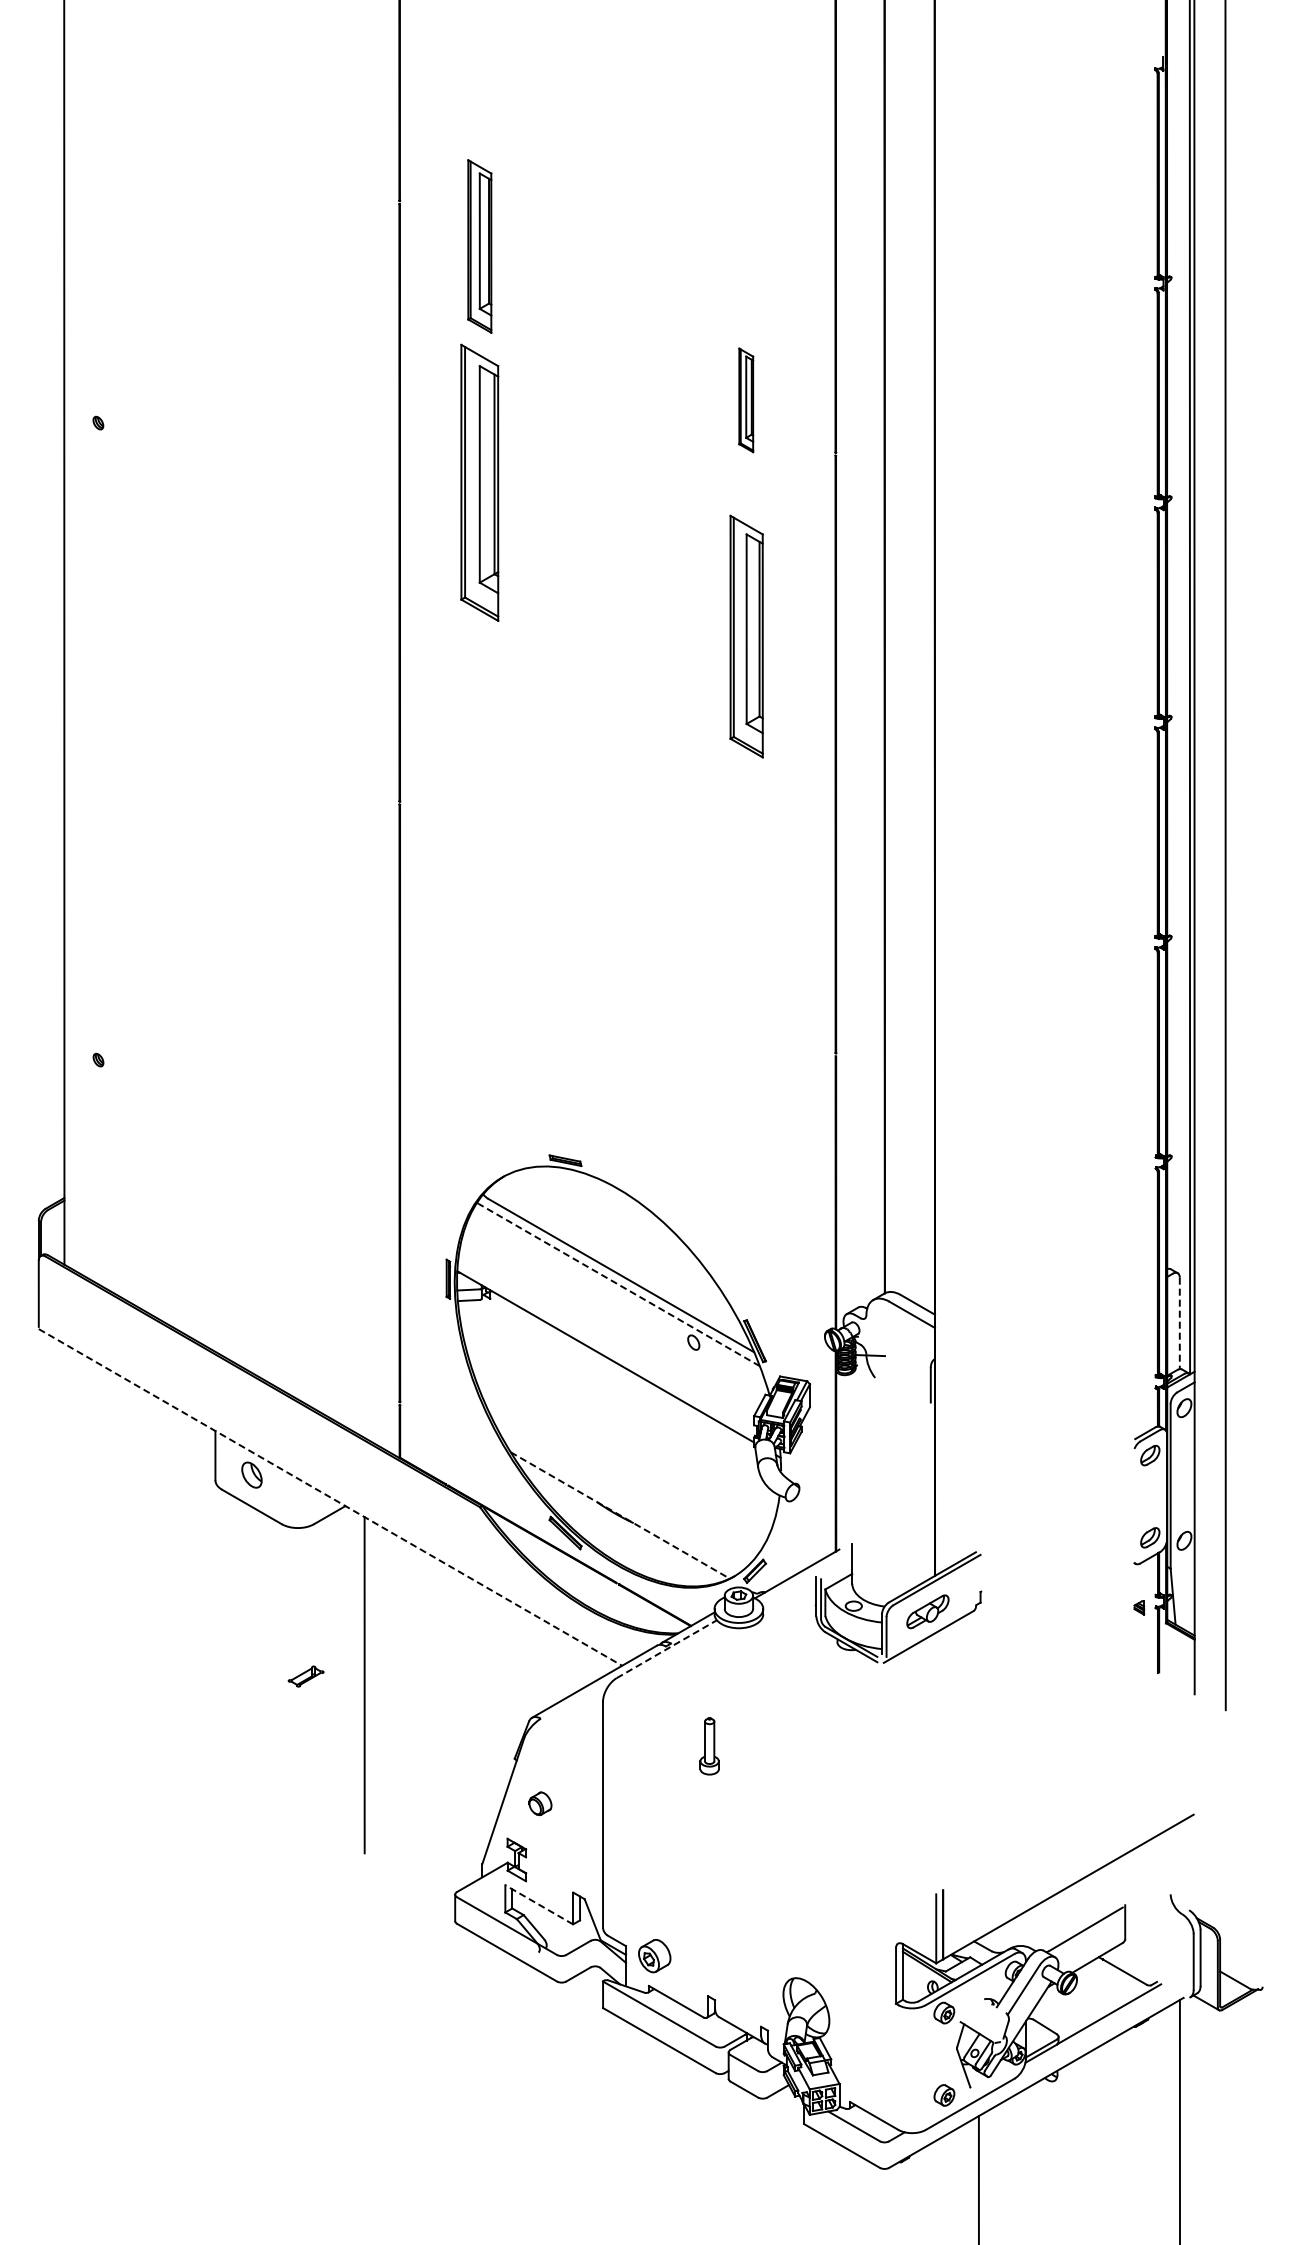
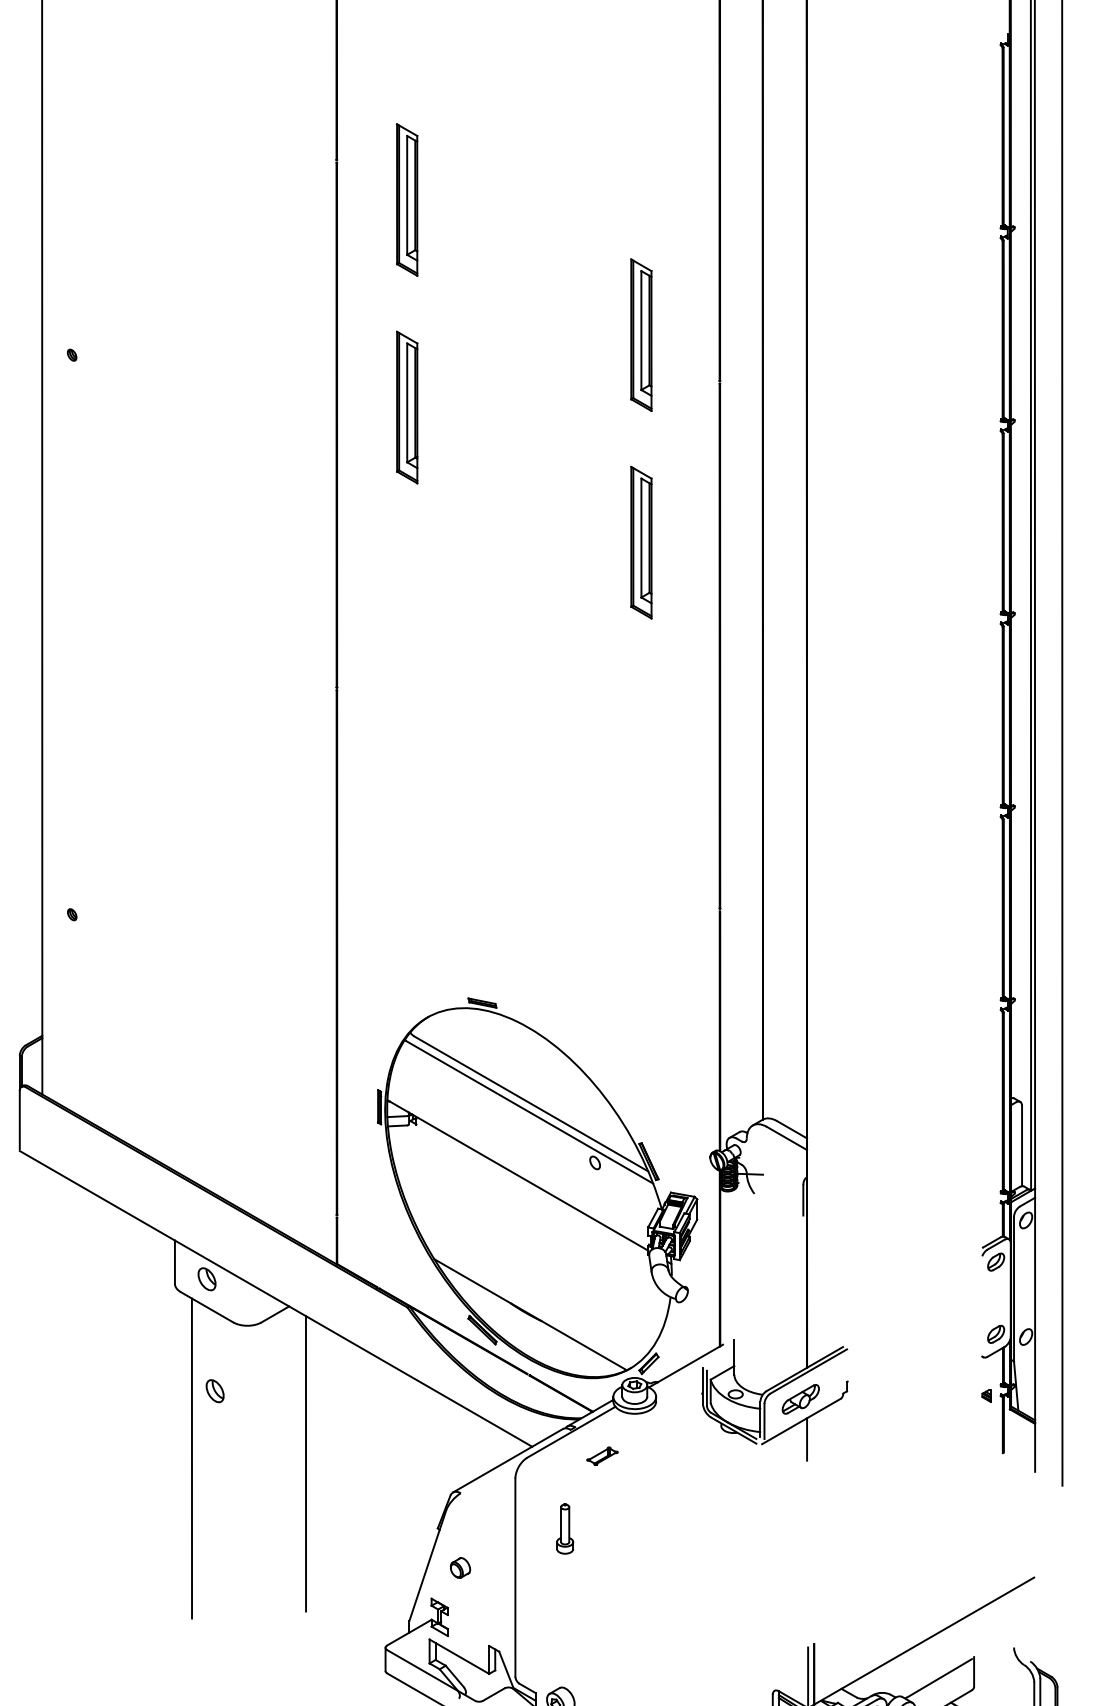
part: (745, 400) -> (640, 335), size x1.67
part: (479, 482) -> (406, 407), size x0.62
part: (745, 636) -> (640, 542), size x0.71
line: (618, 1284) -> (529, 1111), dashed -> solid
line: (1179, 1323) -> (1021, 1146), dashed -> solid
line: (330, 1497) -> (276, 1298), dashed -> solid
line: (620, 1515) -> (530, 1314), dashed -> solid
part: (260, 1602) -> (214, 1391), added
line: (666, 1649) -> (571, 1432), dashed -> solid
line: (935, 1657) -> (807, 1439), added
part: (305, 1676) -> (601, 1456), moved
line: (234, 1679) -> (191, 1458), added
part: (709, 1746) -> (565, 1529), moved
line: (538, 1904) -> (458, 1656), dashed -> solid

